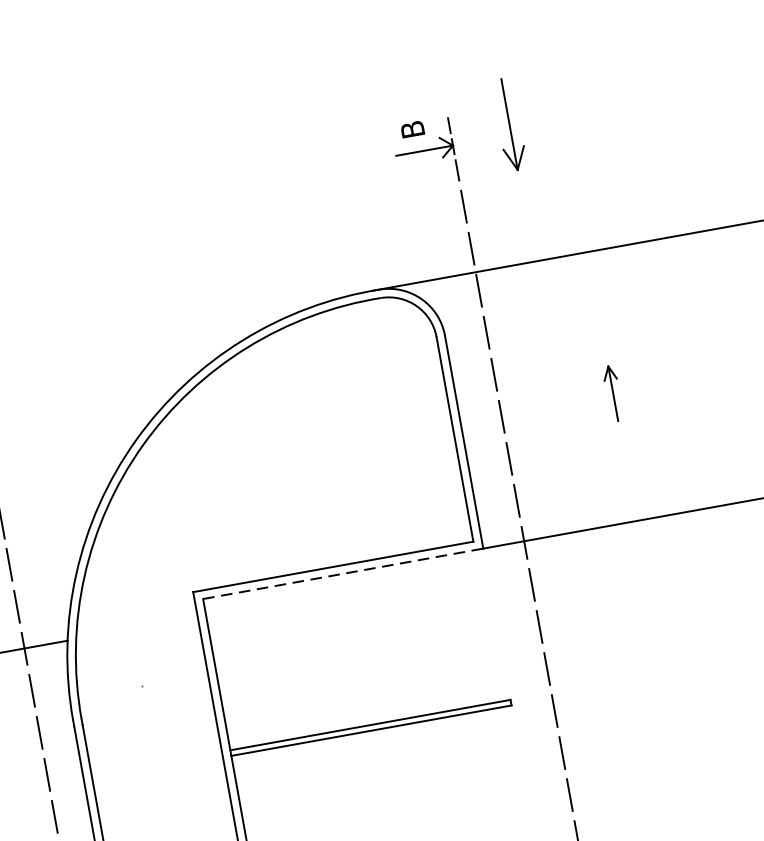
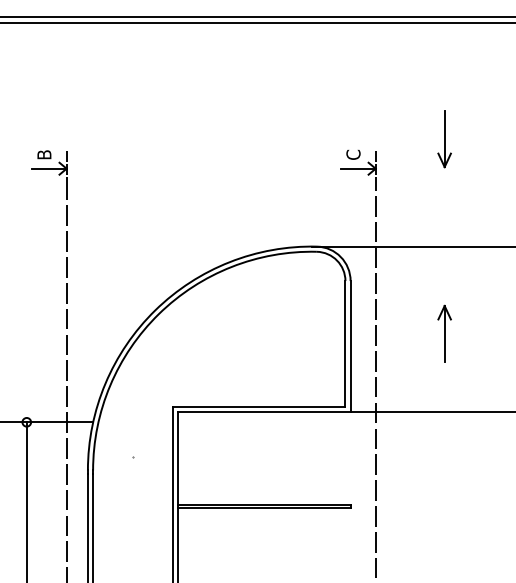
part: (509, 125) -> (444, 139), moved
text: (412, 128) -> (353, 154), B -> C
part: (613, 393) -> (444, 333), size x1.67
line: (343, 573) -> (264, 411), dashed -> solid

